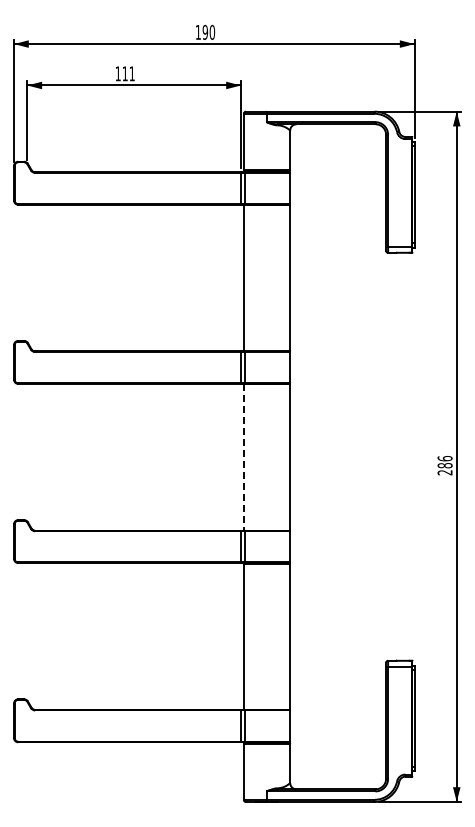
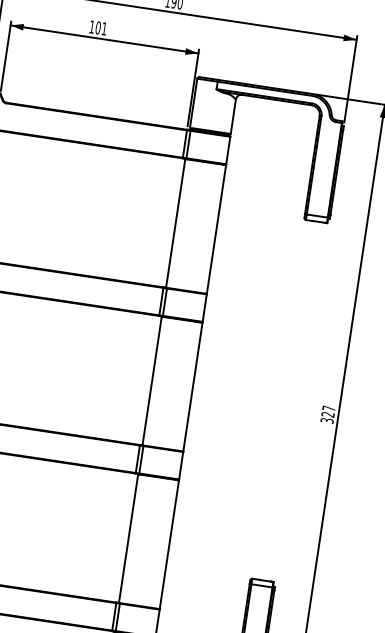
text: (124, 73) -> (97, 27), 111 -> 101
line: (243, 458) -> (151, 381), dashed -> solid
text: (444, 465) -> (327, 414), 286 -> 327

